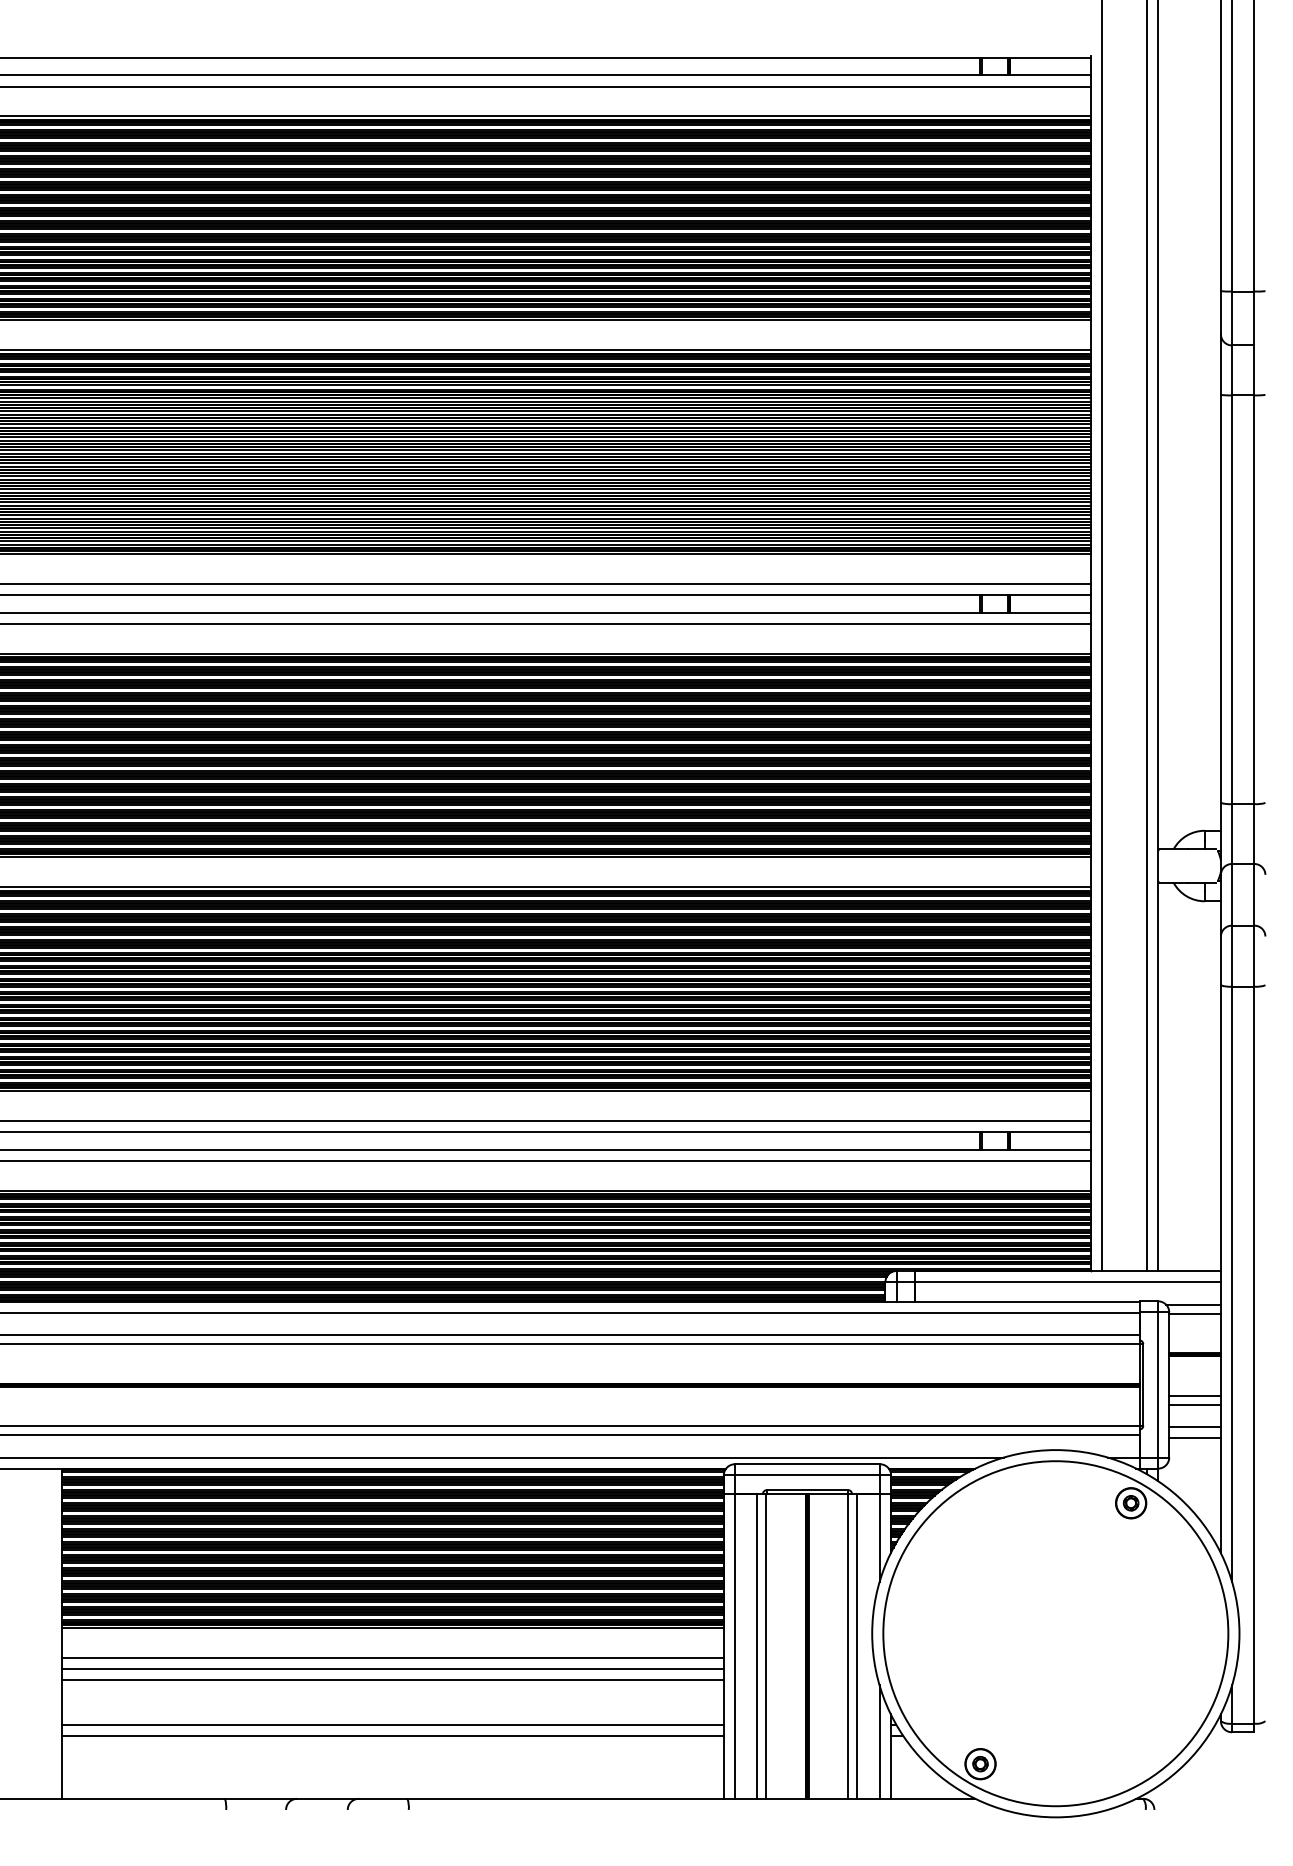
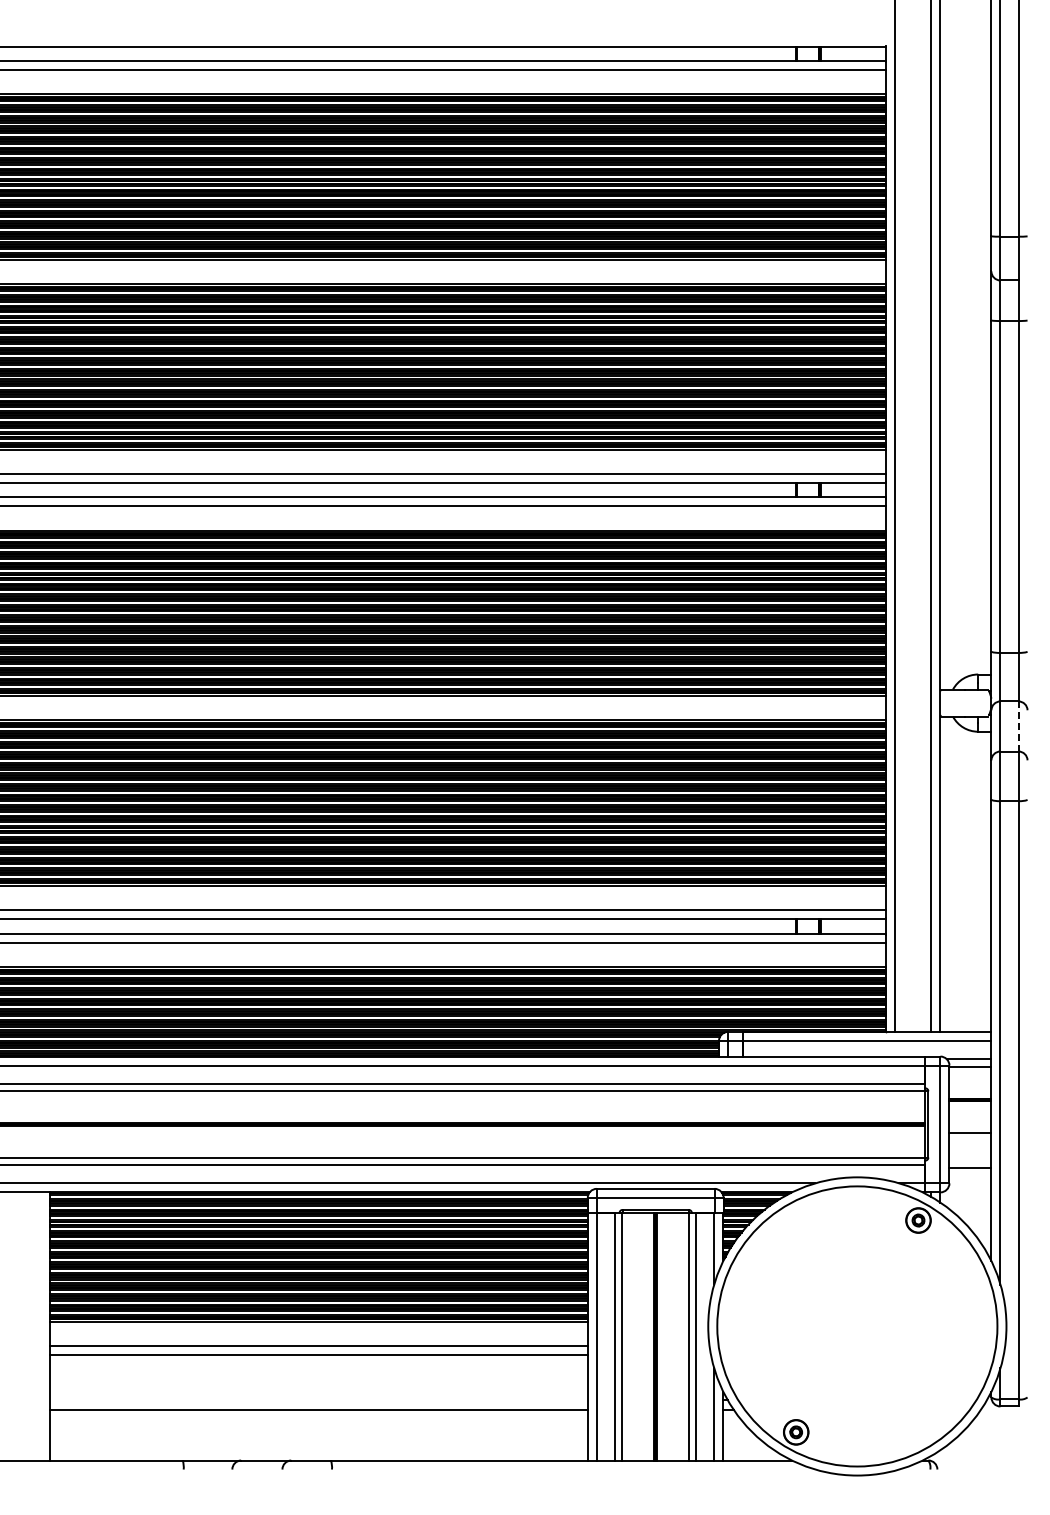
line: (1254, 894) -> (1018, 726), solid -> dashed
line: (1195, 1404) -> (970, 1140), removed
line: (1195, 1426) -> (970, 1158), removed
line: (392, 1680) -> (318, 1364), removed
line: (392, 1724) -> (318, 1400), removed

